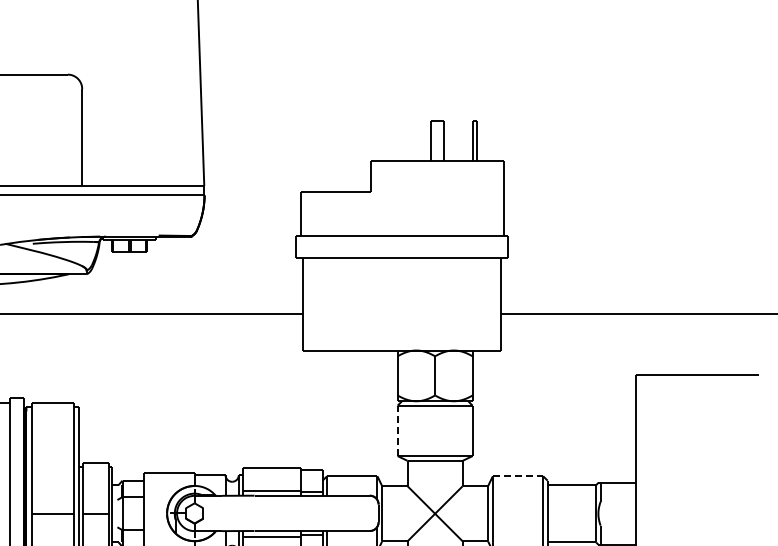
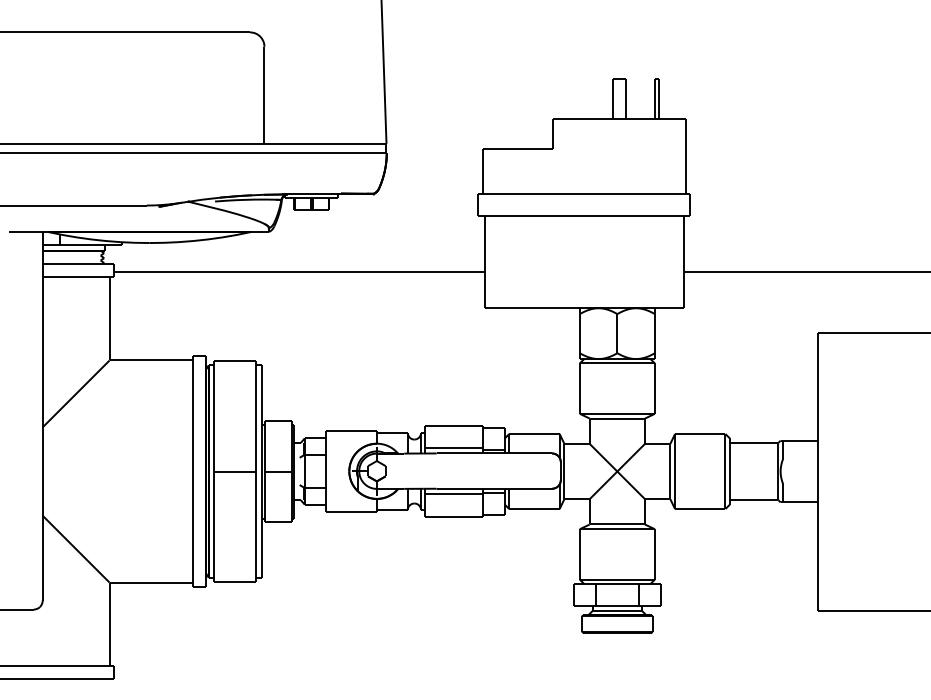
line: (397, 430) -> (579, 388), dashed -> solid
line: (518, 476) -> (700, 434), dashed -> solid

